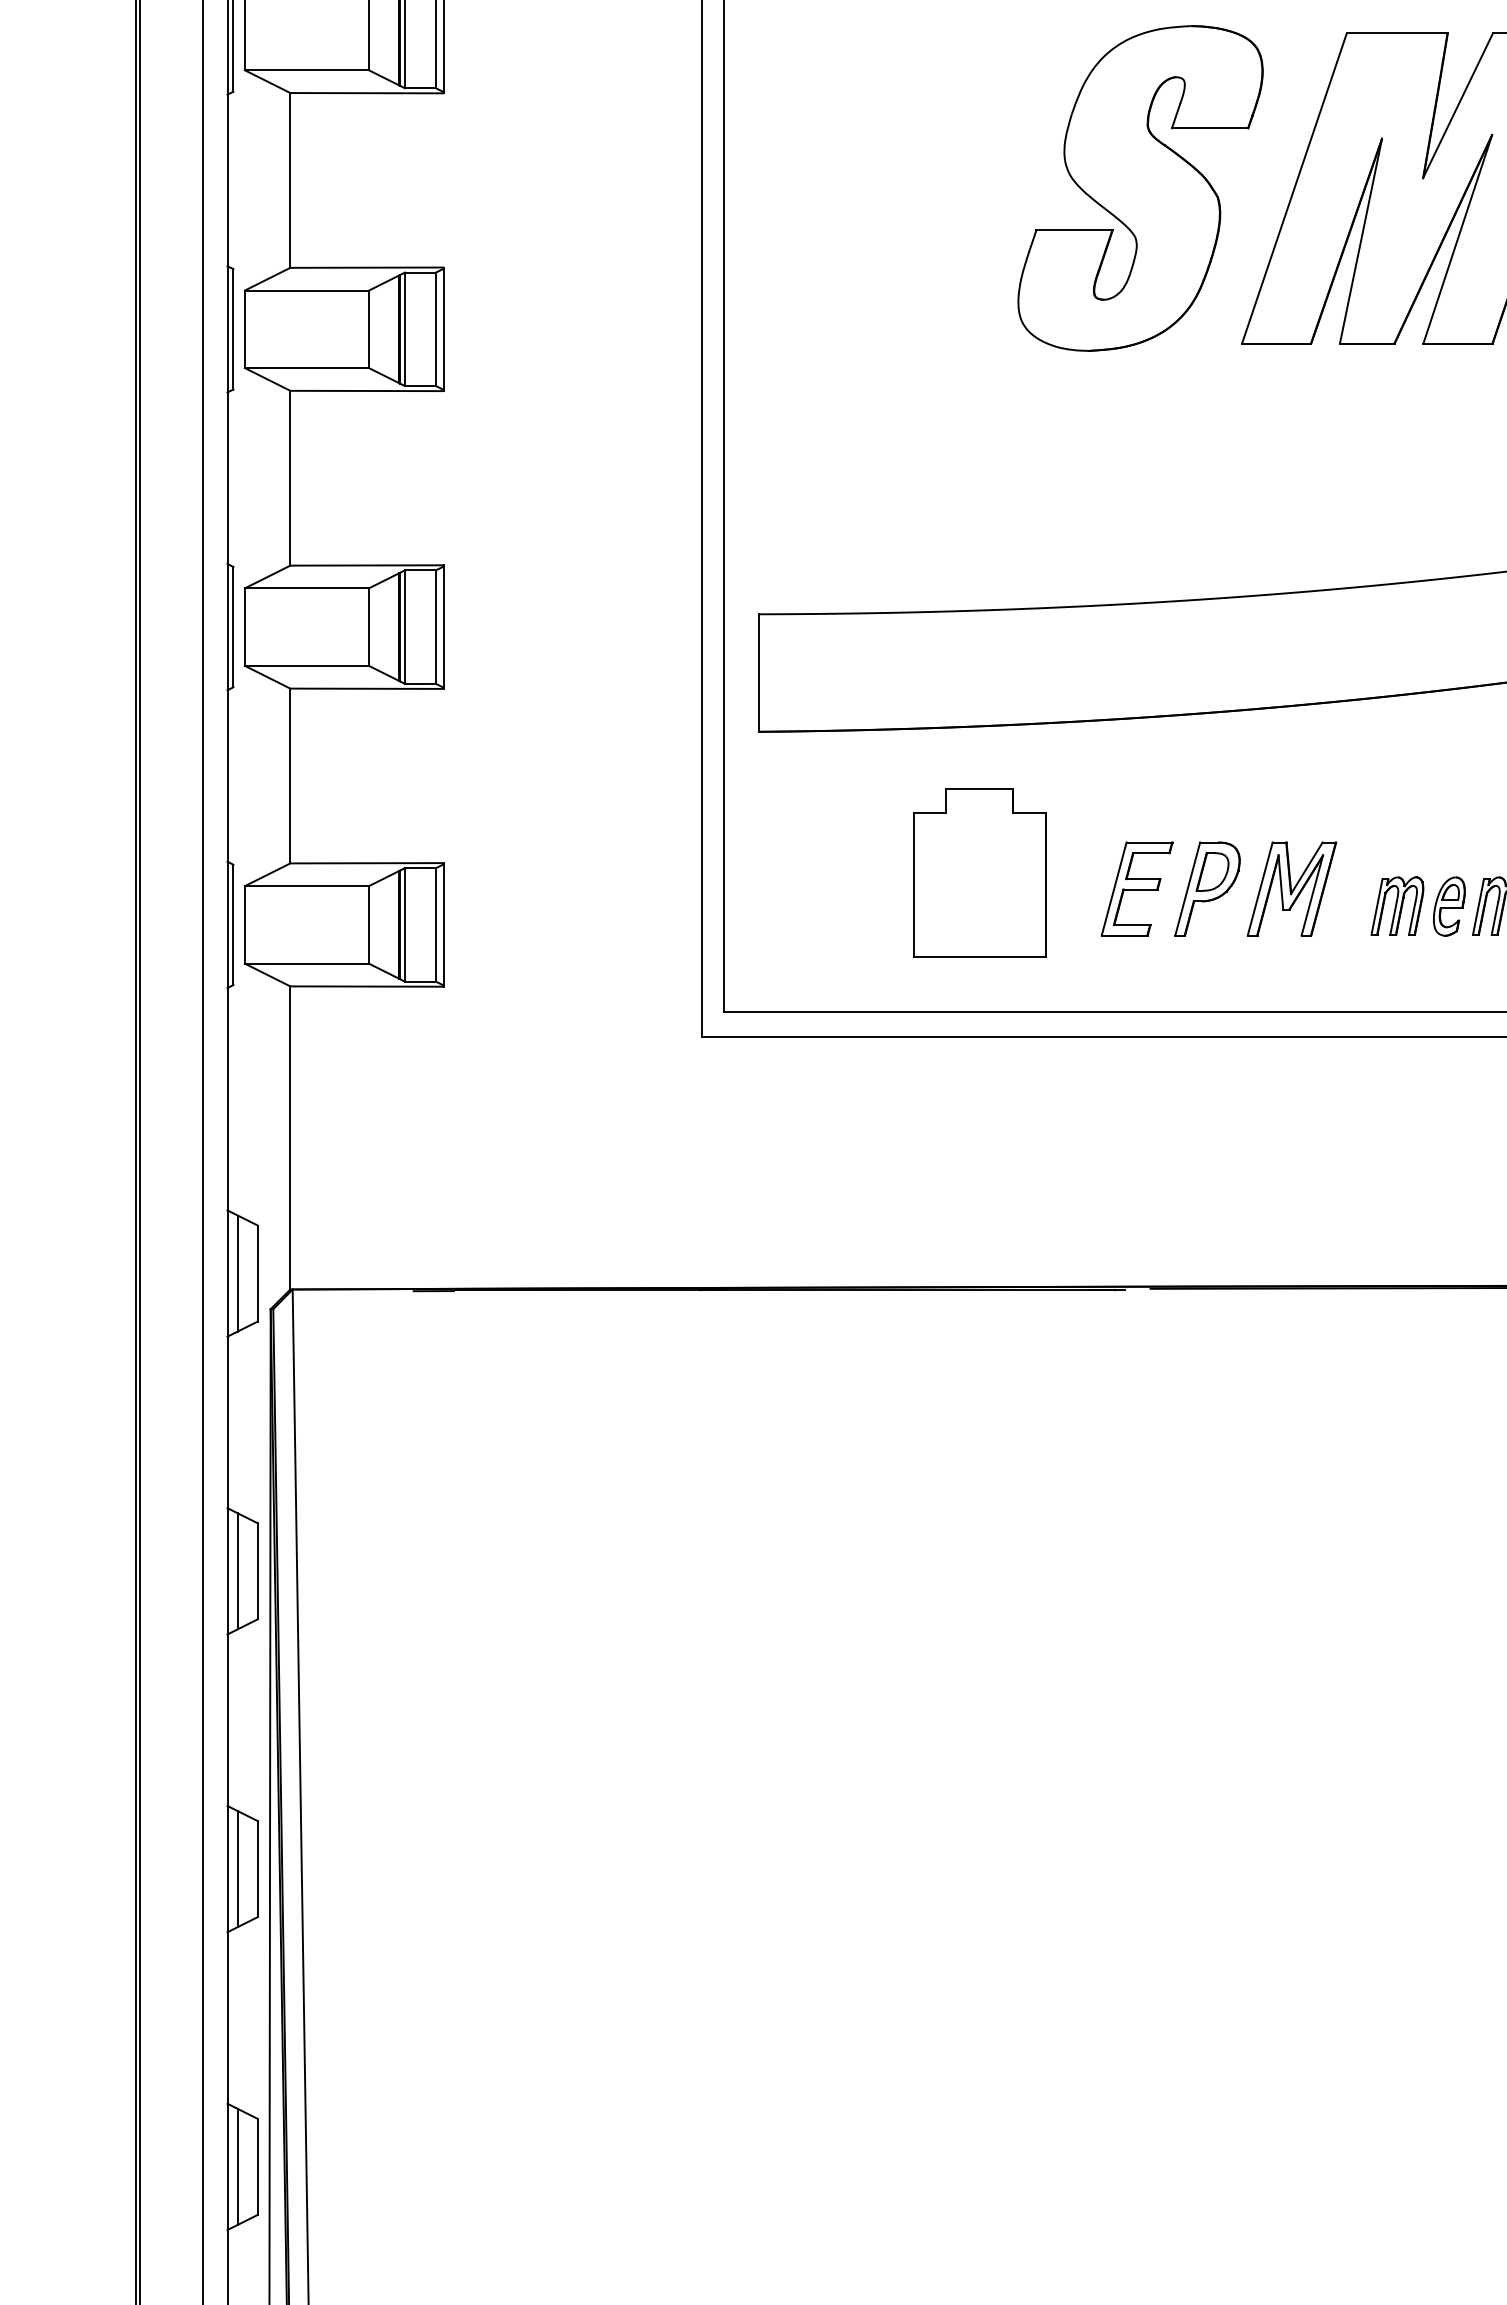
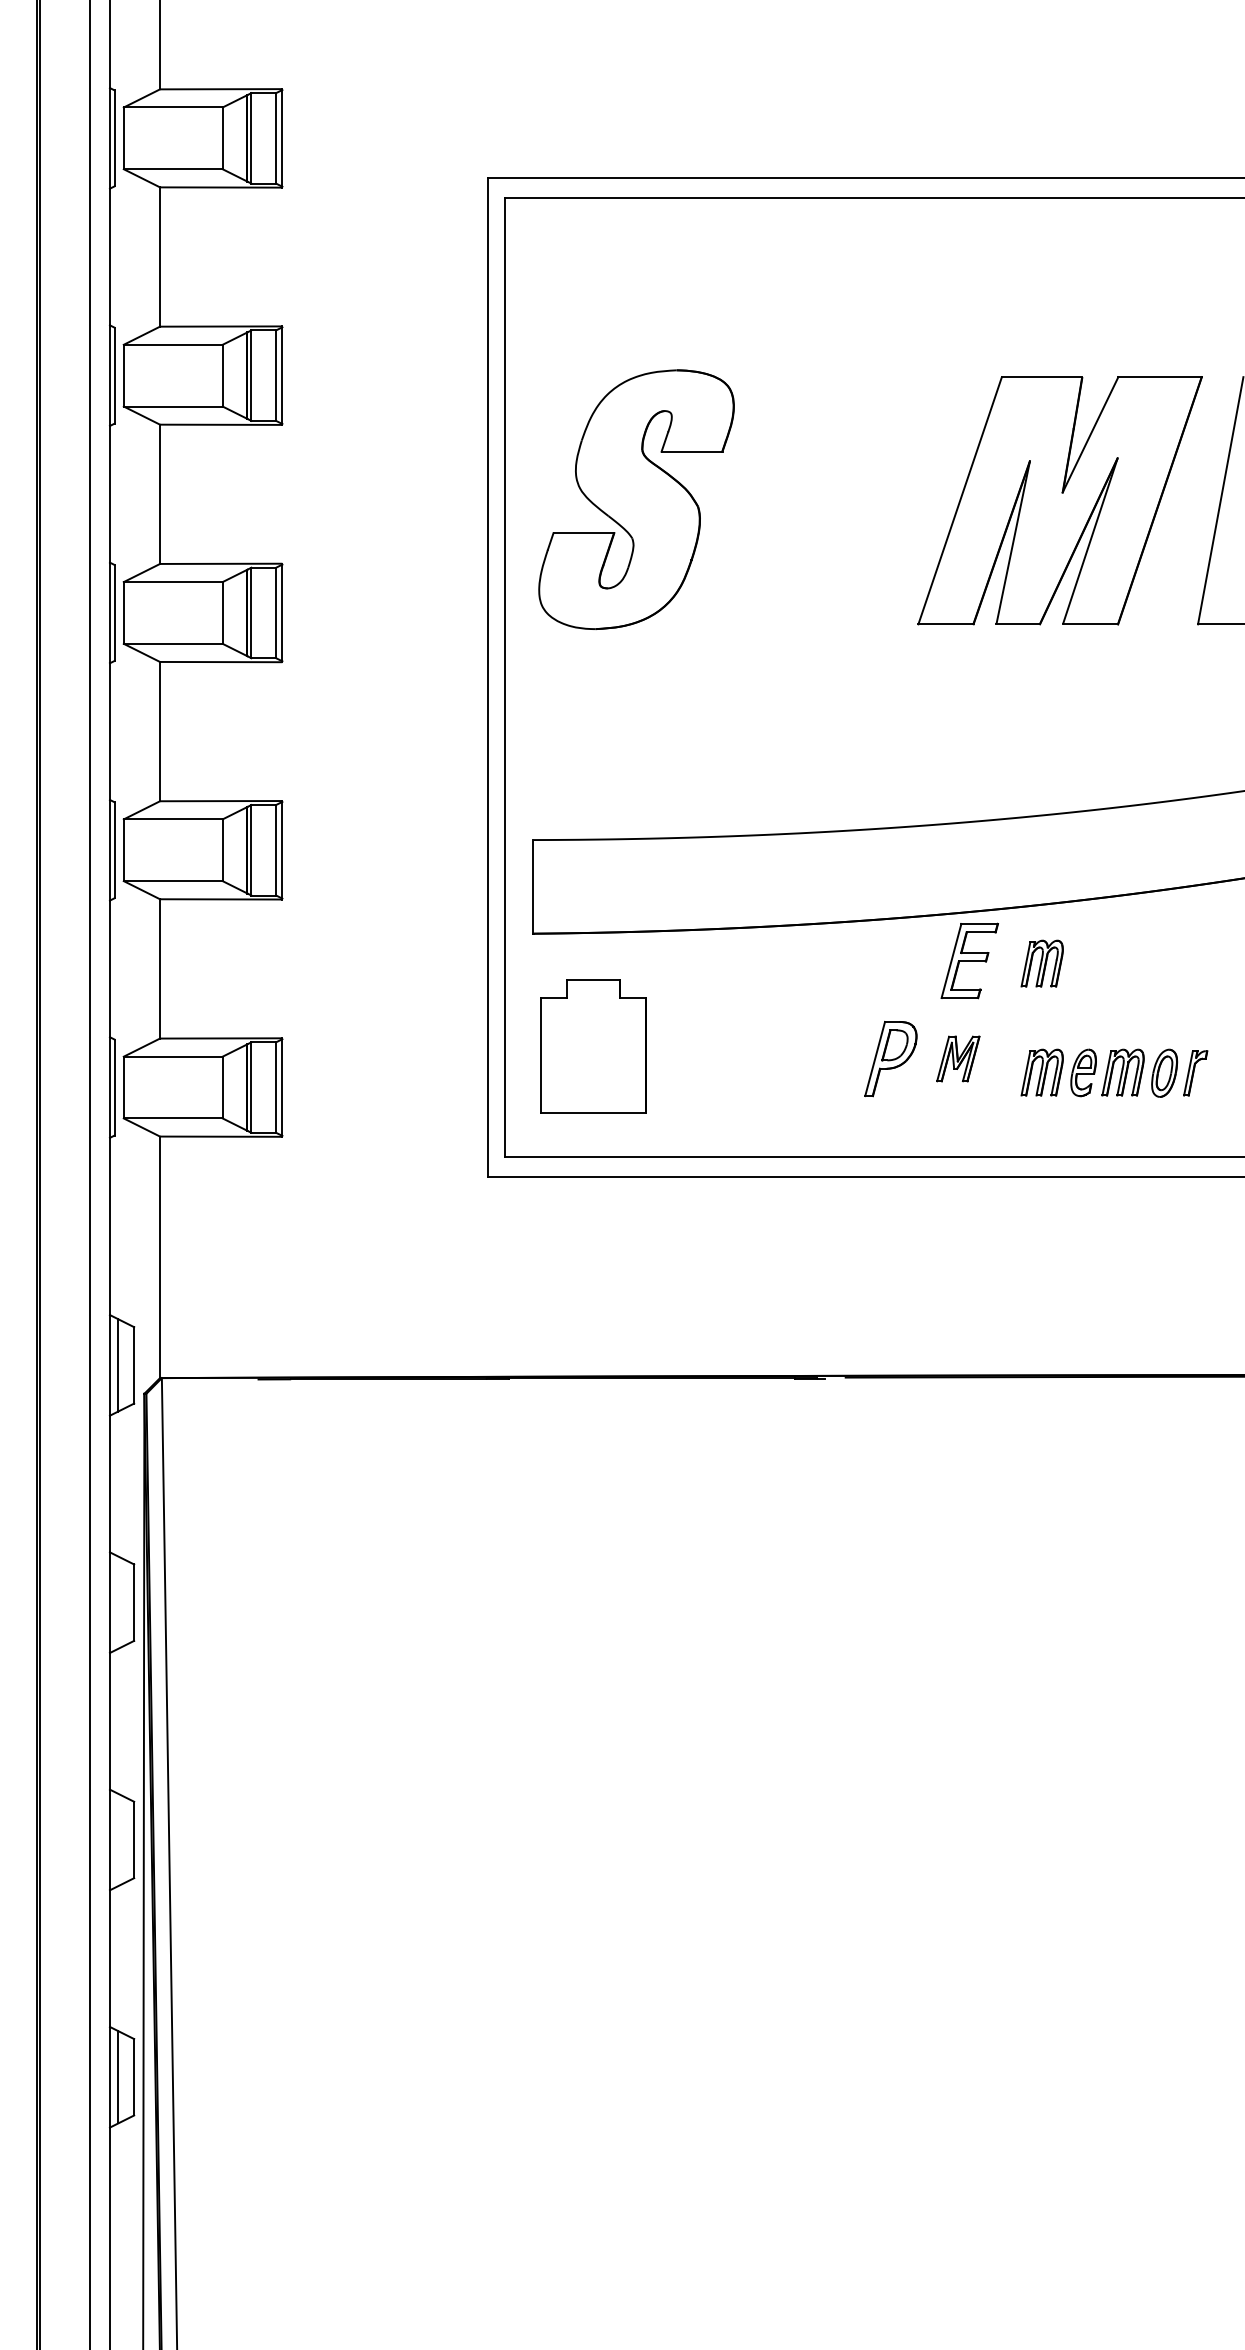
part: (1140, 188) -> (636, 499), moved
part: (1396, 769) -> (1041, 963), added
part: (979, 873) -> (593, 1046), moved
part: (1136, 888) -> (969, 960), moved
part: (1292, 888) -> (958, 1058), size x0.6
line: (238, 1571) -> (118, 1602), removed
line: (238, 1868) -> (118, 1839), removed

